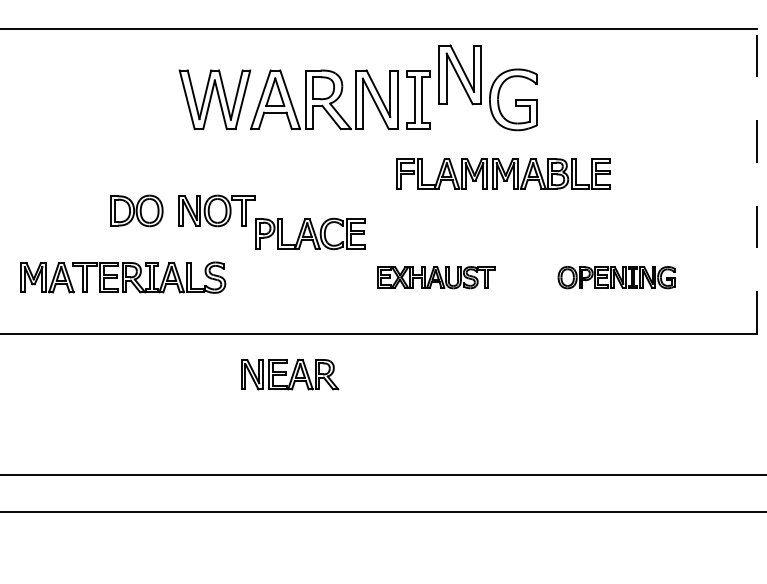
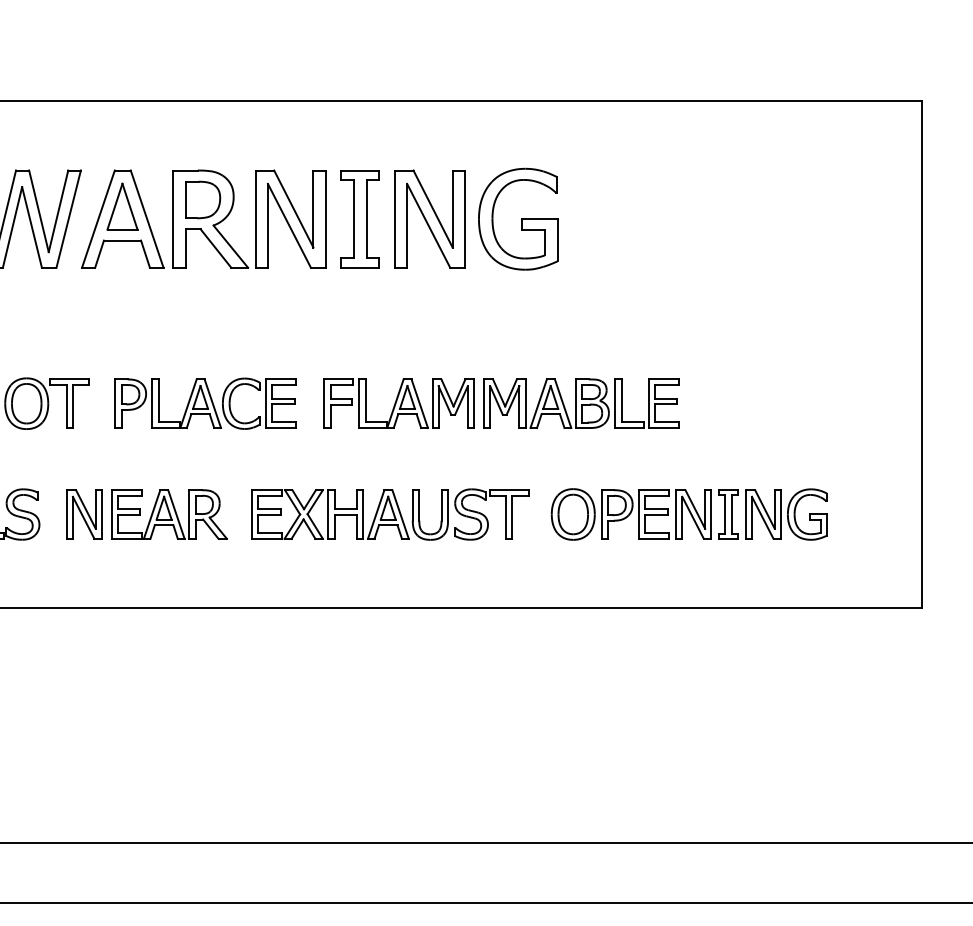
part: (459, 74) -> (428, 218), moved
part: (503, 173) -> (501, 402), moved
line: (756, 181) -> (921, 354), dashed -> solid
part: (310, 233) -> (205, 402), moved
part: (436, 277) -> (390, 514), size x1.43
part: (616, 277) -> (689, 514), size x1.43
part: (290, 374) -> (147, 514), moved

